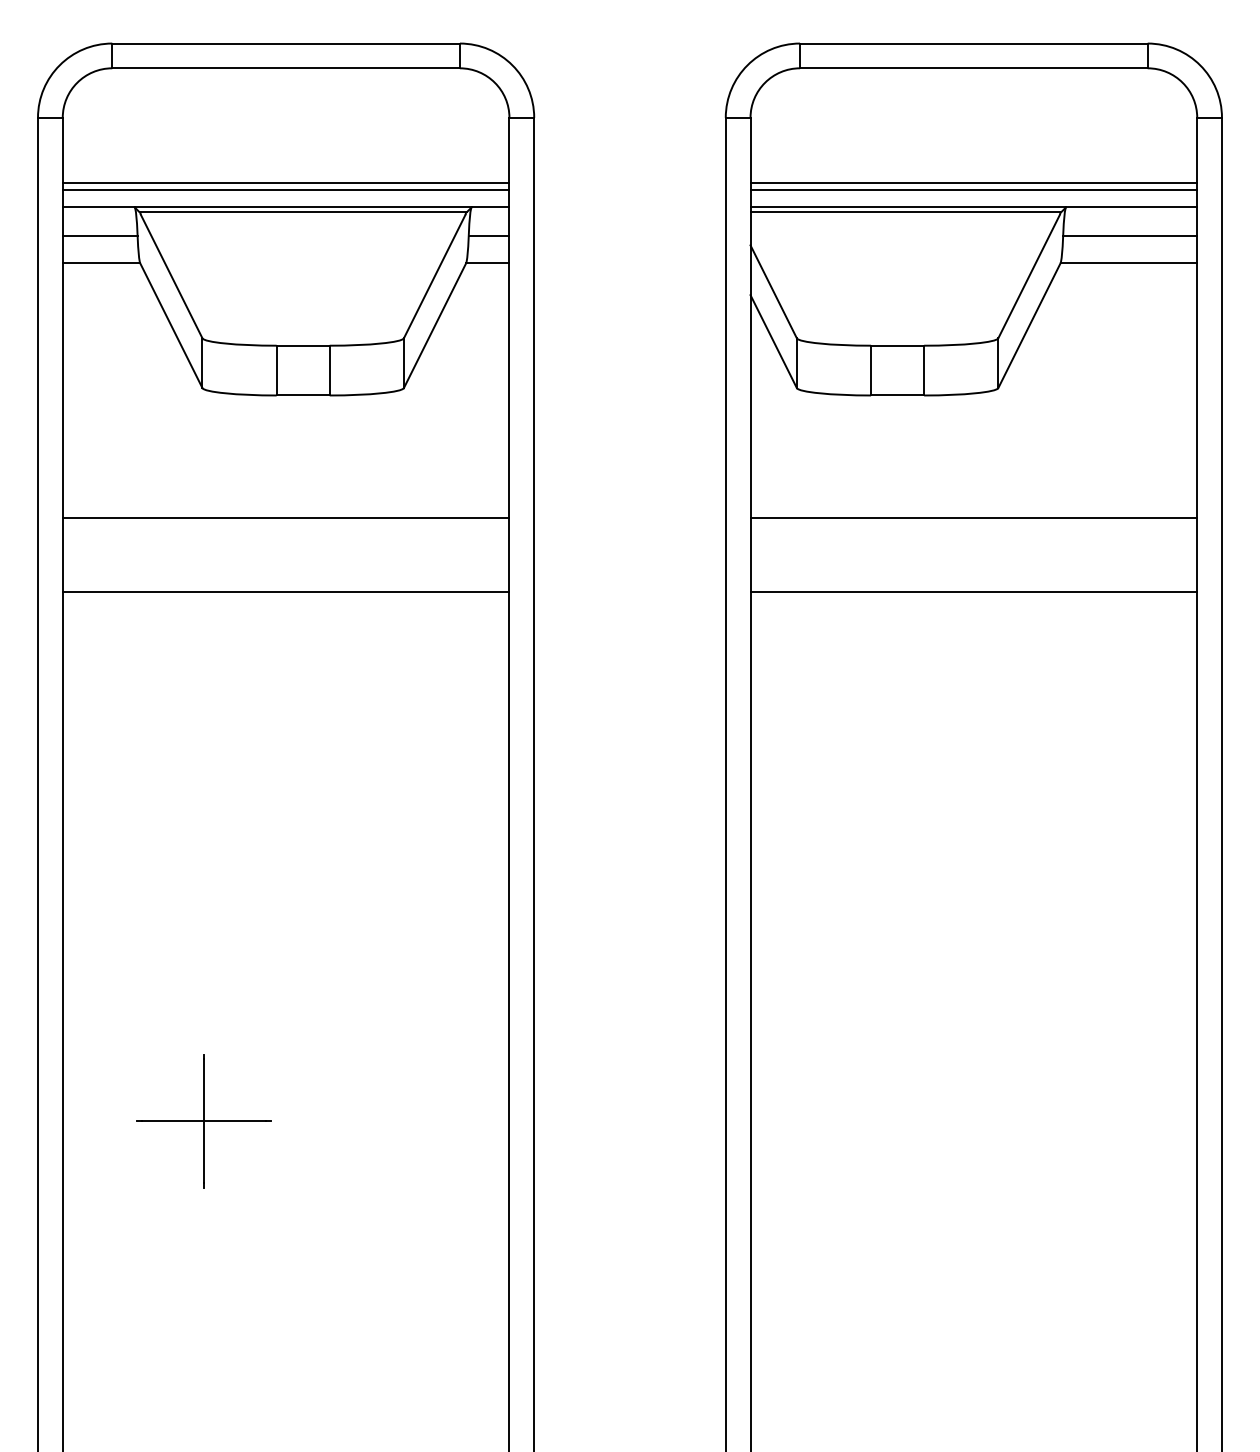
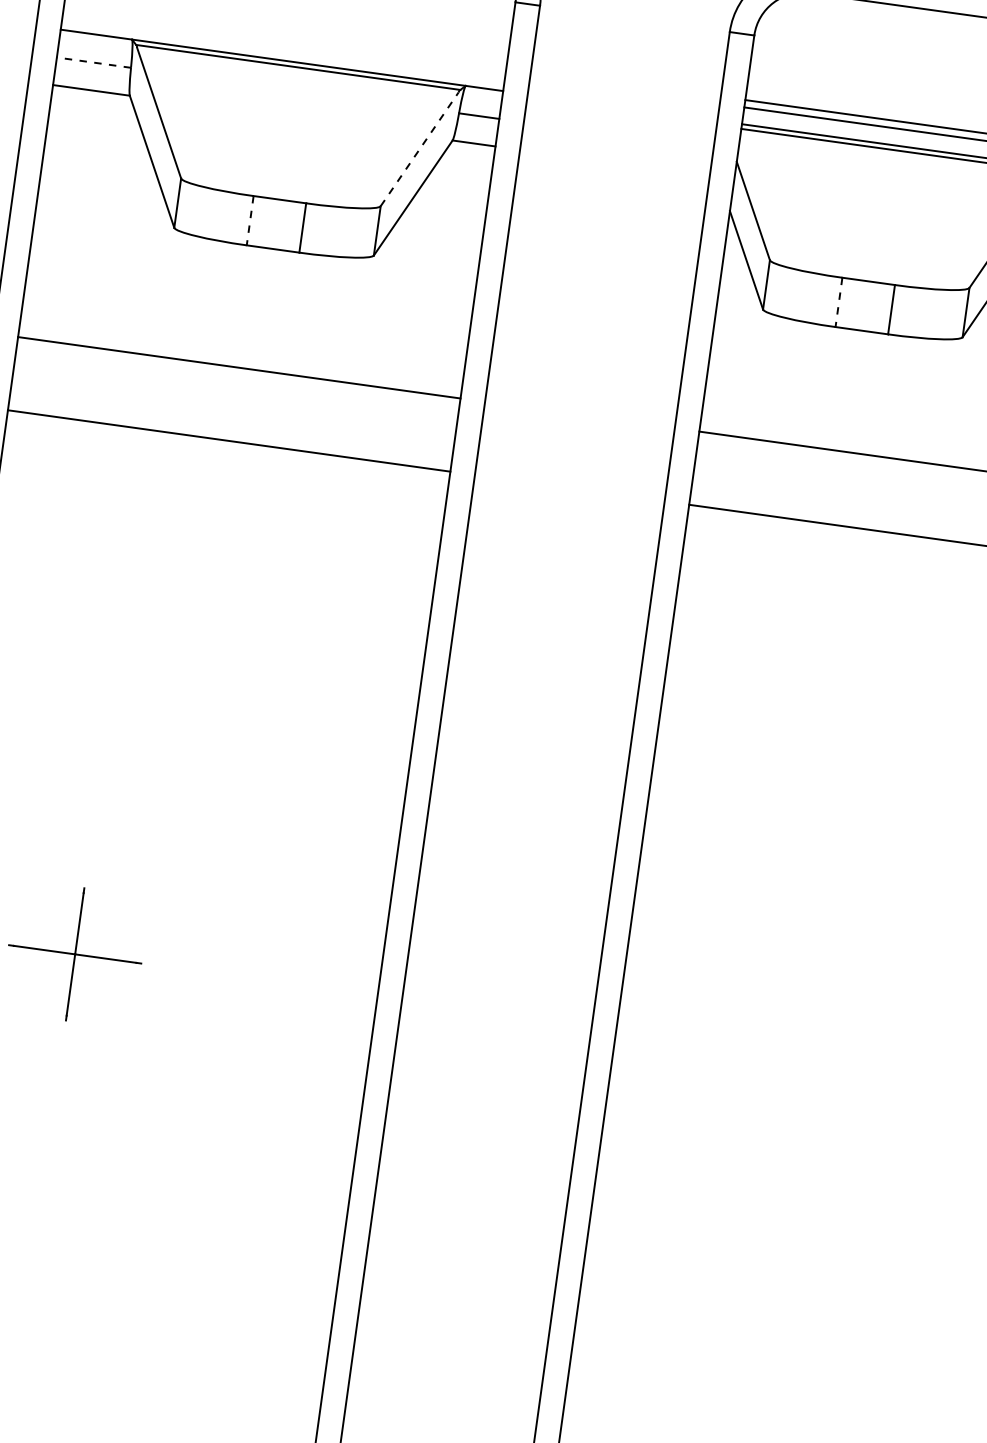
line: (285, 183) -> (284, 36), removed
line: (285, 190) -> (283, 43), removed
line: (99, 235) -> (93, 62), solid -> dashed
line: (434, 276) -> (419, 149), solid -> dashed
line: (276, 370) -> (250, 220), solid -> dashed
line: (871, 370) -> (839, 302), solid -> dashed

